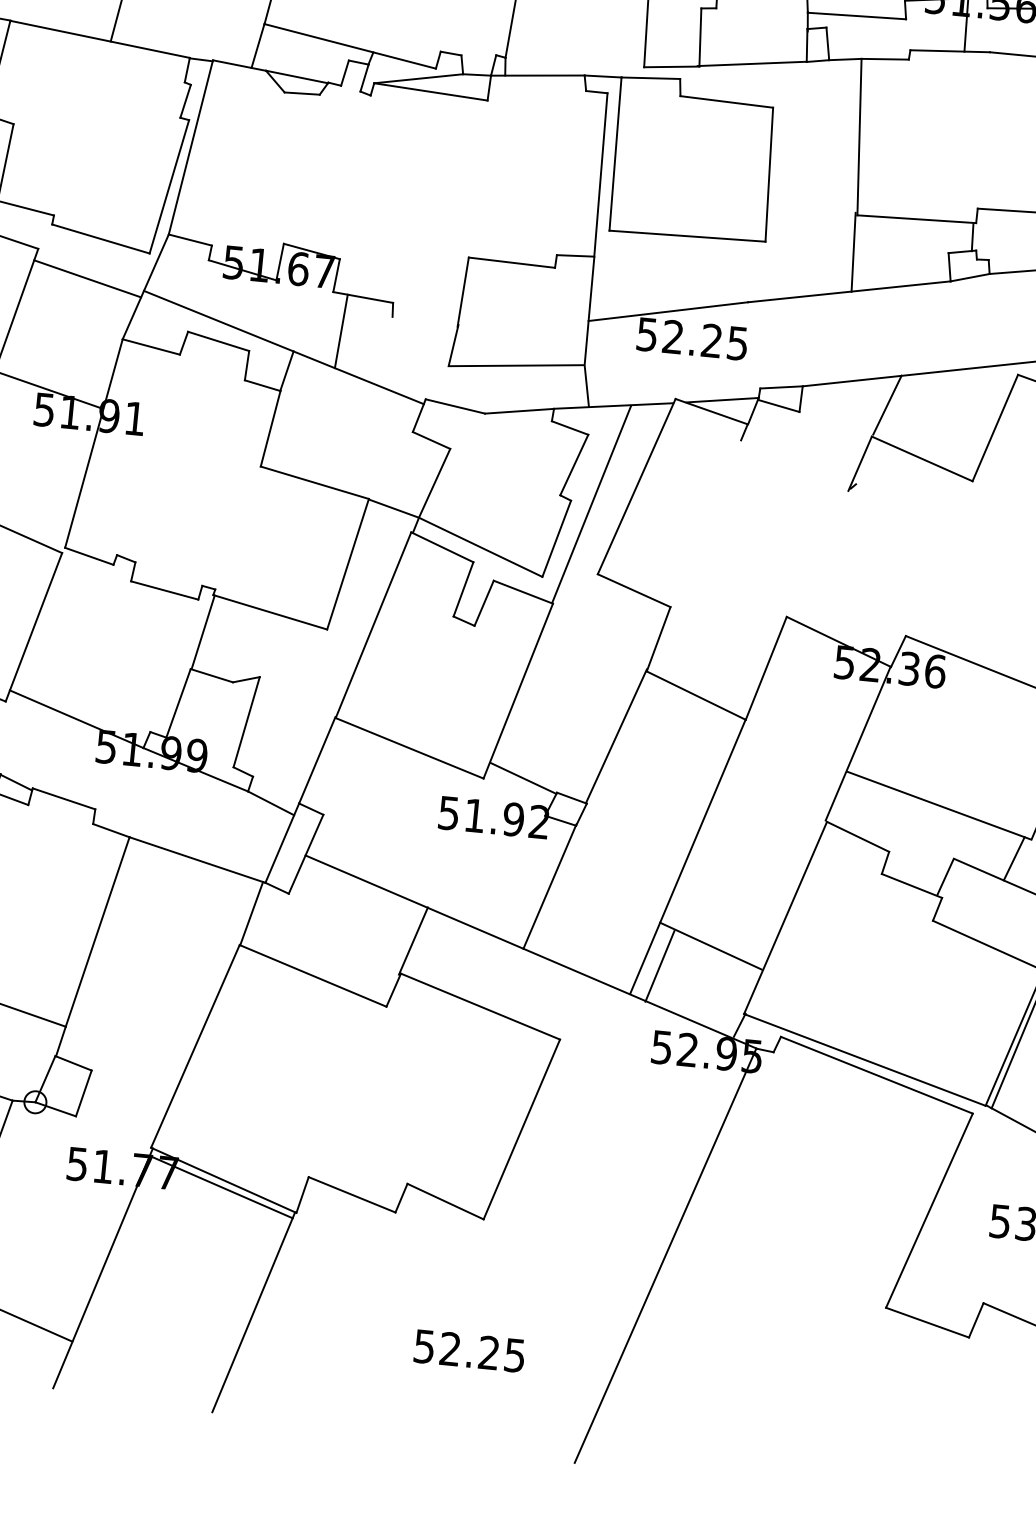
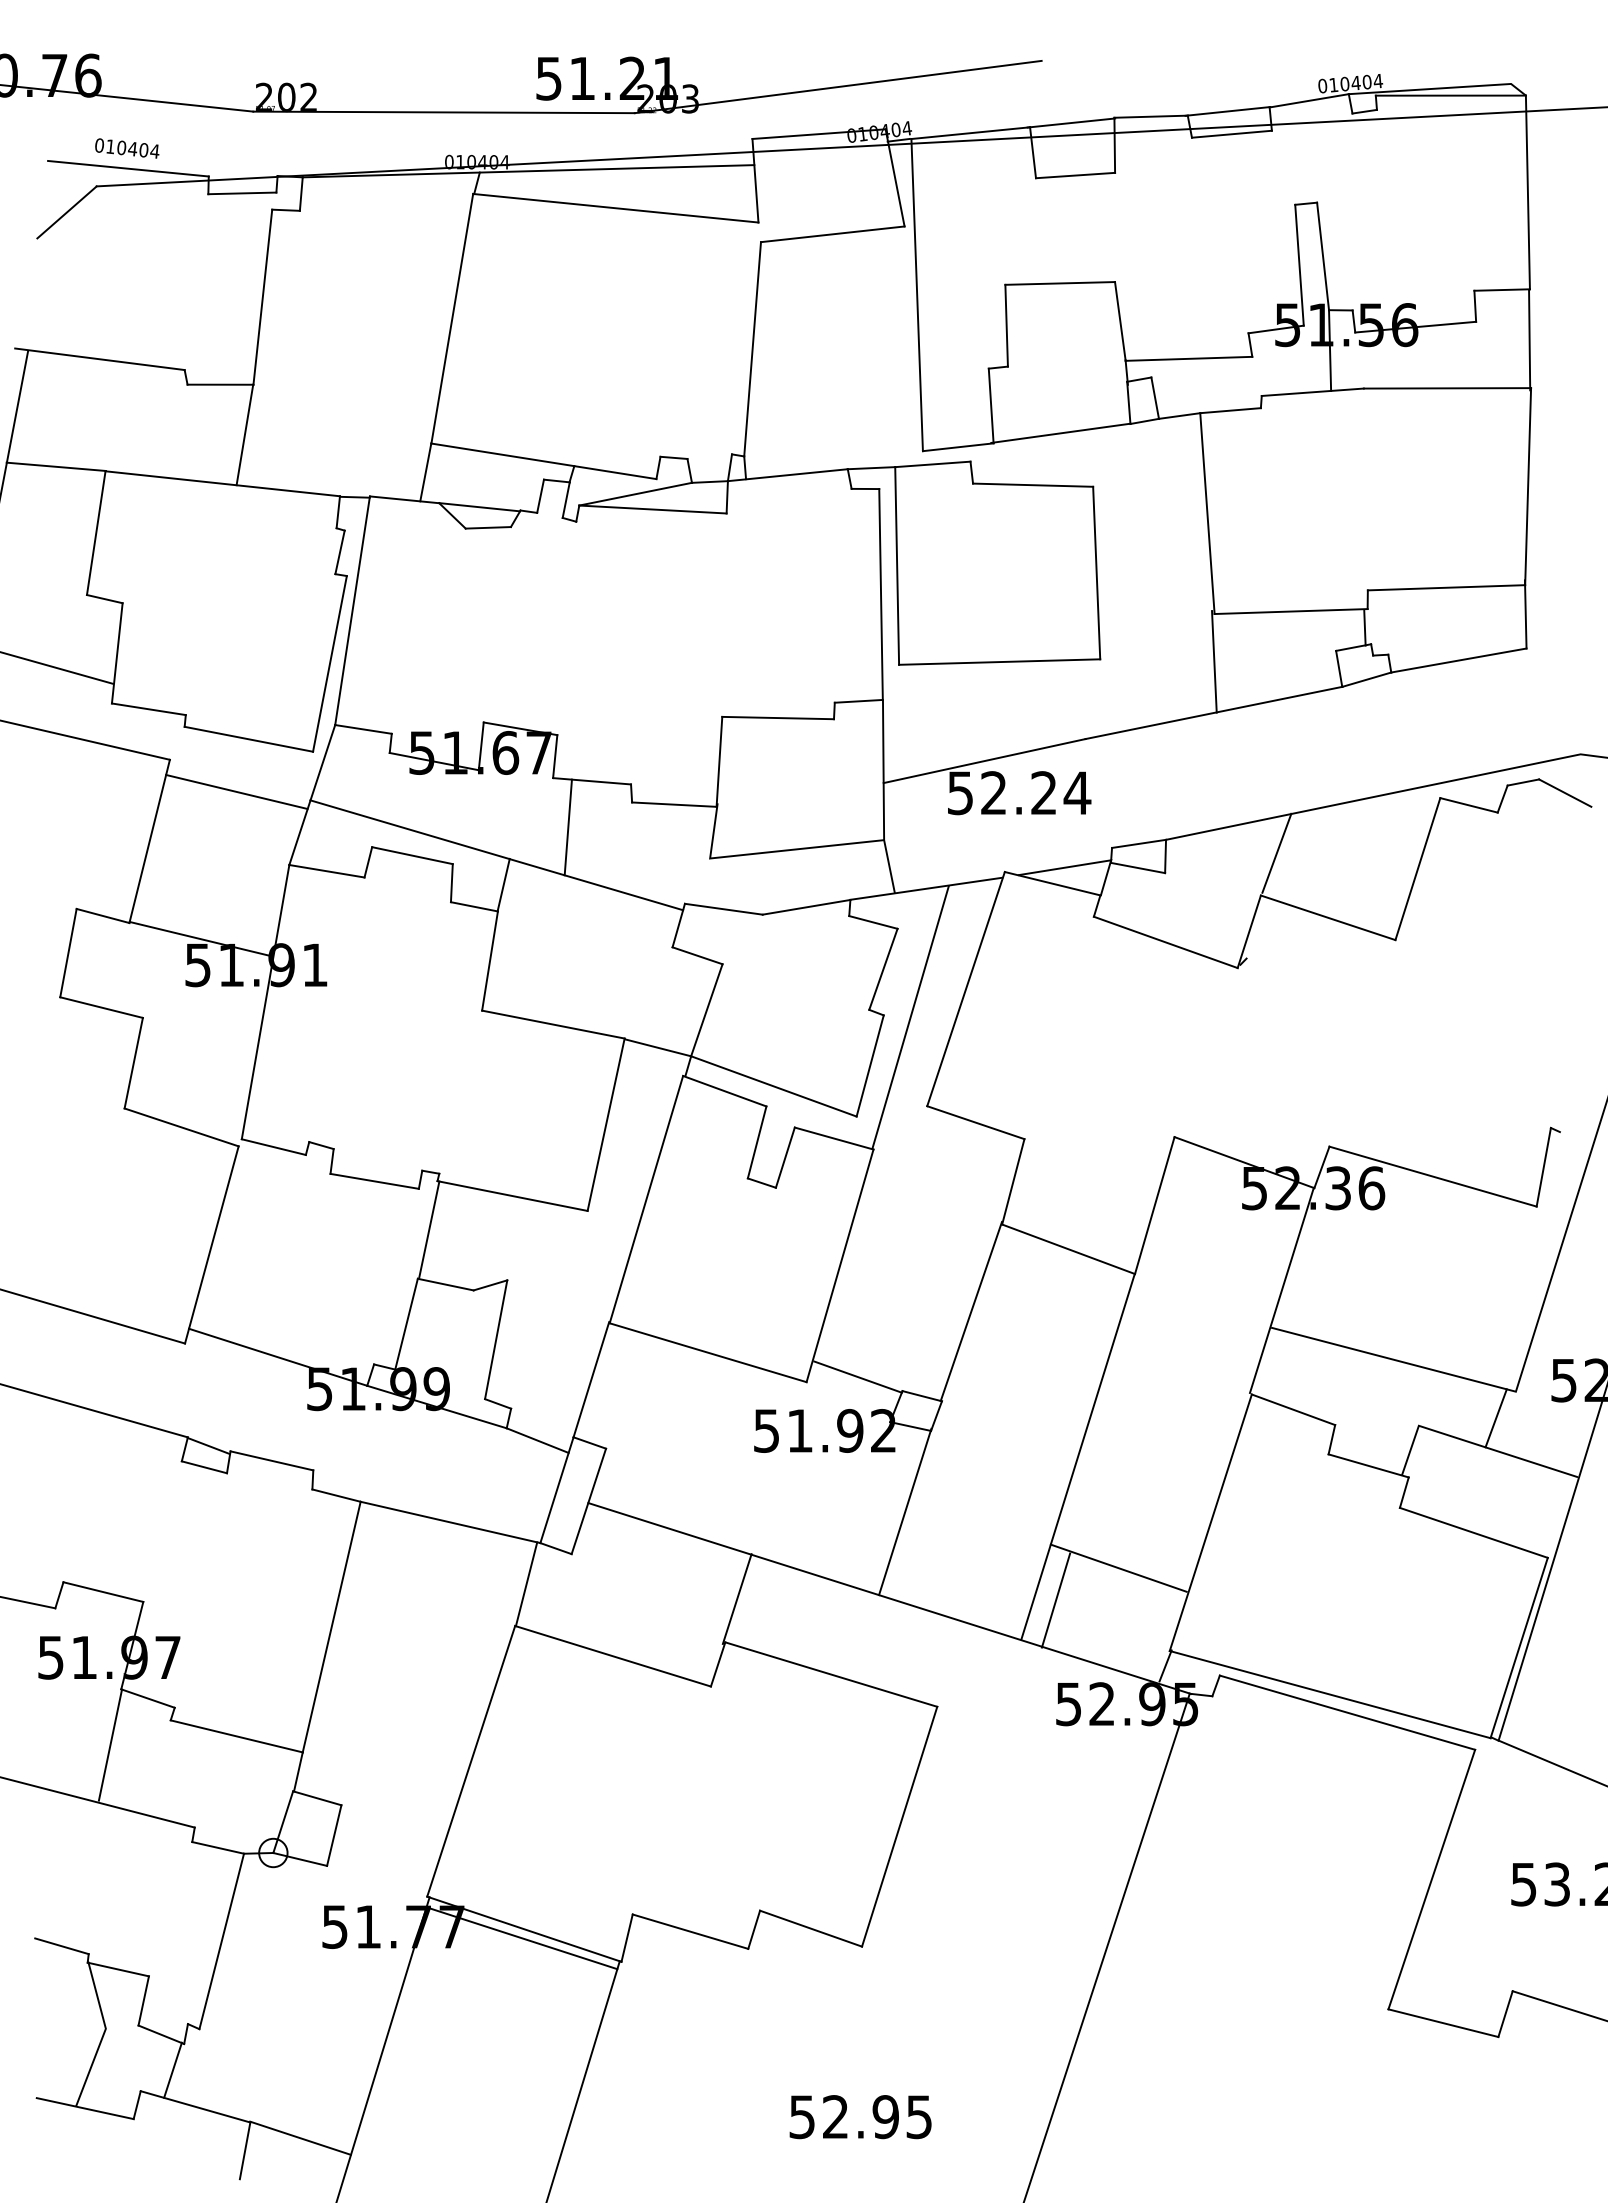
line: (425, 321) -> (674, 804), added
text: (737, 343) -> (1077, 793), 52.25 -> 52.24
line: (794, 465) -> (1165, 942), added
text: (488, 1353) -> (885, 2117), 52.25 -> 52.95

